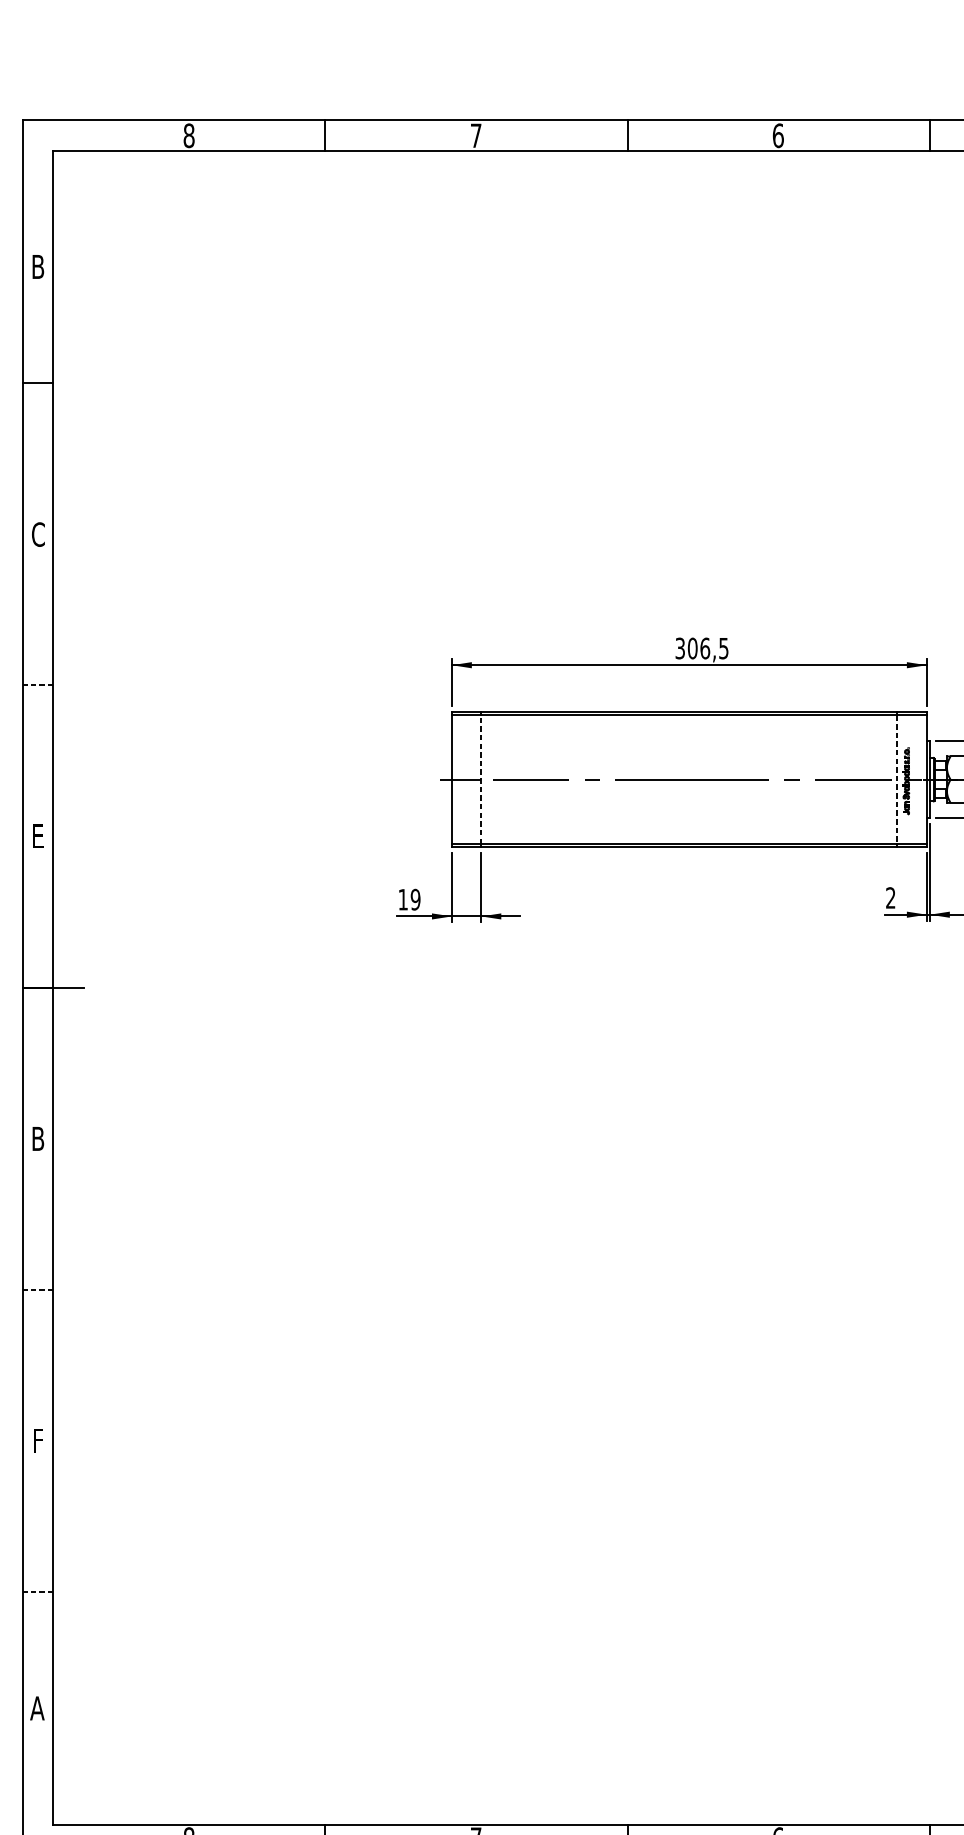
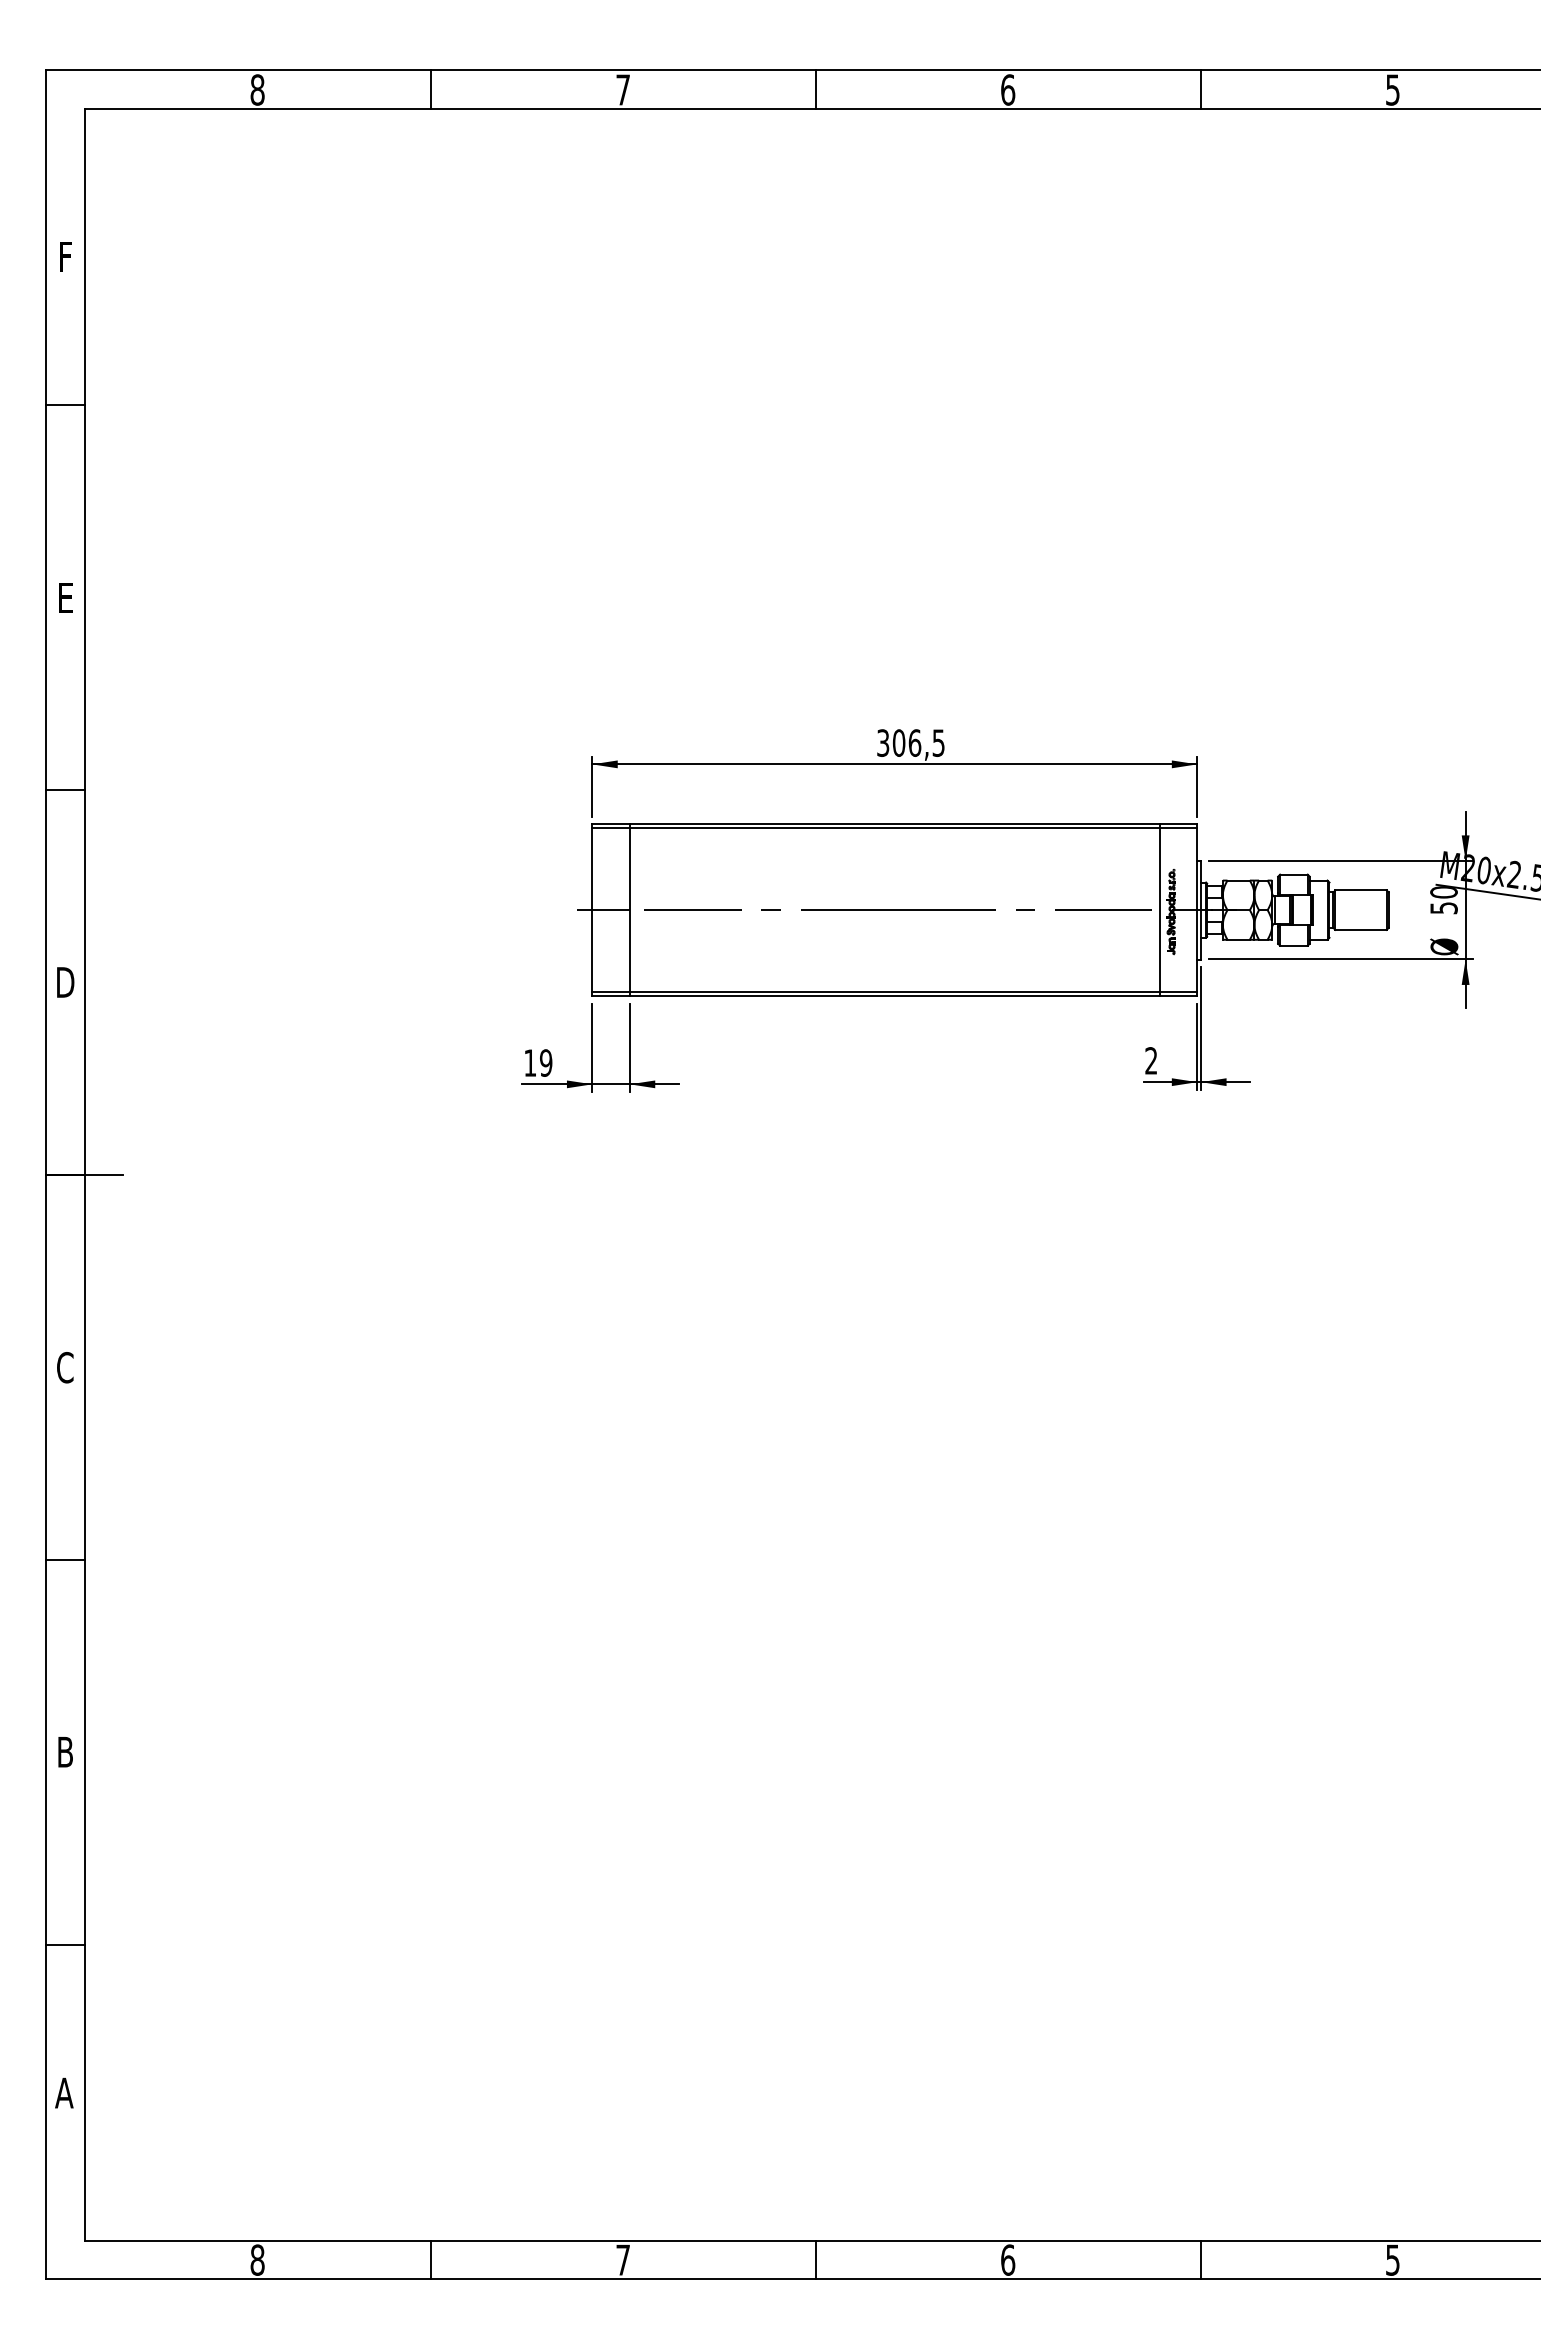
text: (38, 266) -> (65, 256), B -> F
text: (38, 534) -> (65, 597), C -> E
line: (38, 685) -> (65, 790), dashed -> solid
line: (481, 779) -> (629, 910), dashed -> solid
line: (897, 779) -> (1159, 910), dashed -> solid
text: (38, 836) -> (65, 982), E -> D
text: (38, 1138) -> (65, 1367), B -> C
line: (38, 1289) -> (65, 1559), dashed -> solid
text: (38, 1440) -> (65, 1751), F -> B
line: (38, 1591) -> (65, 1944), dashed -> solid

